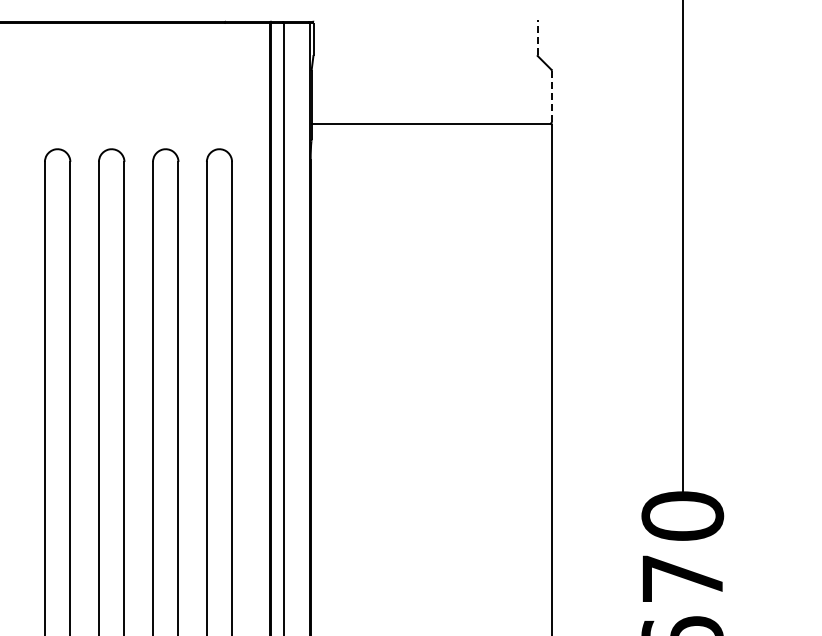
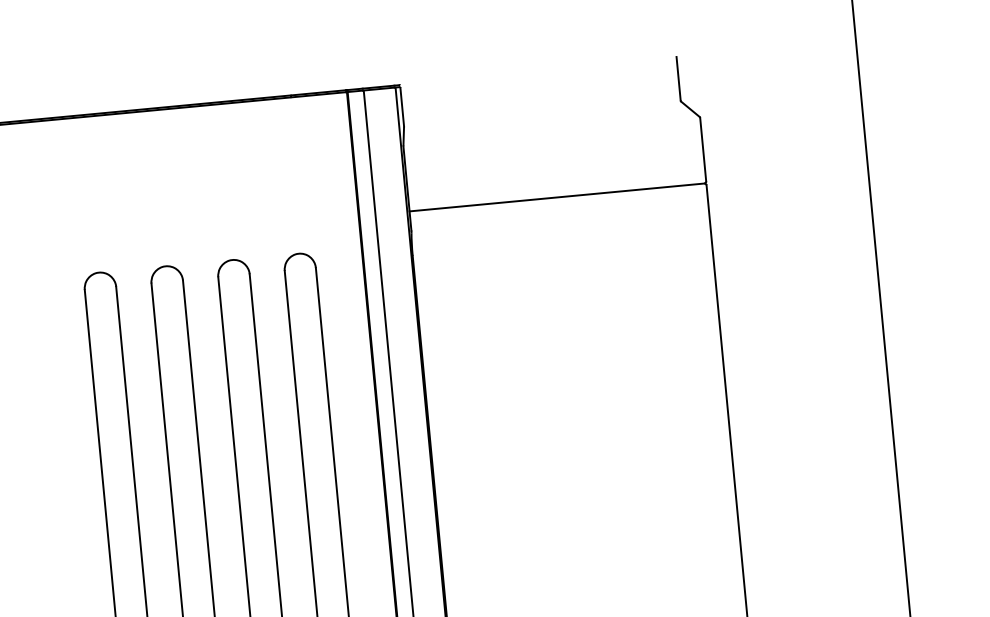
line: (537, 37) -> (678, 78), dashed -> solid
line: (551, 96) -> (702, 149), dashed -> solid

